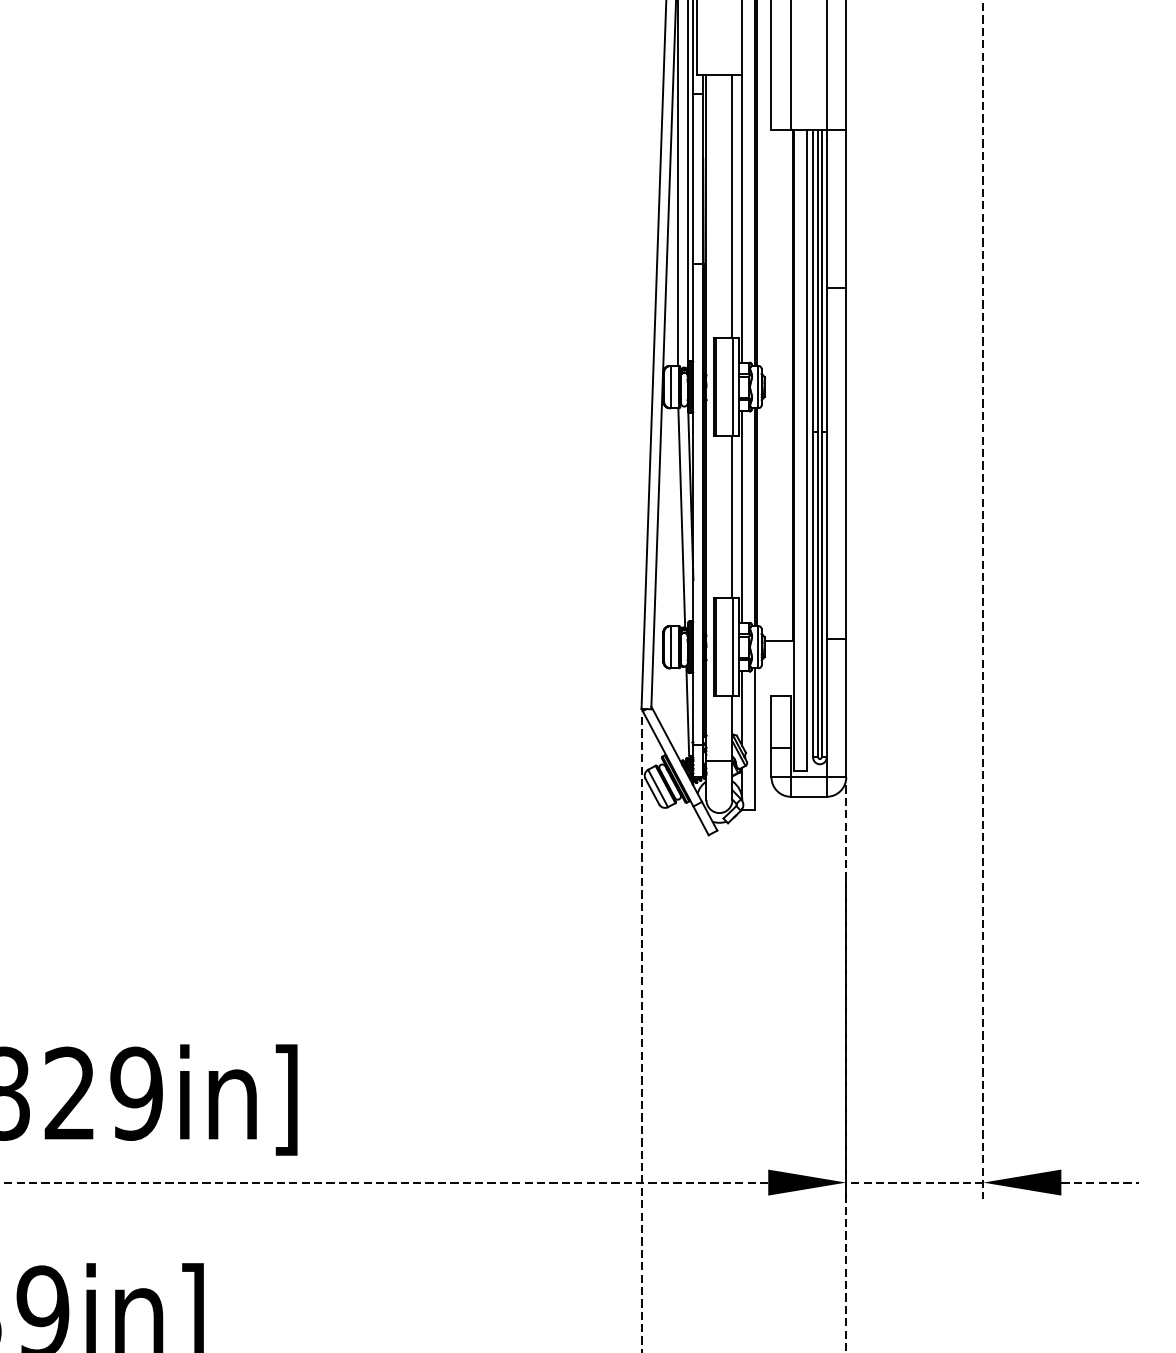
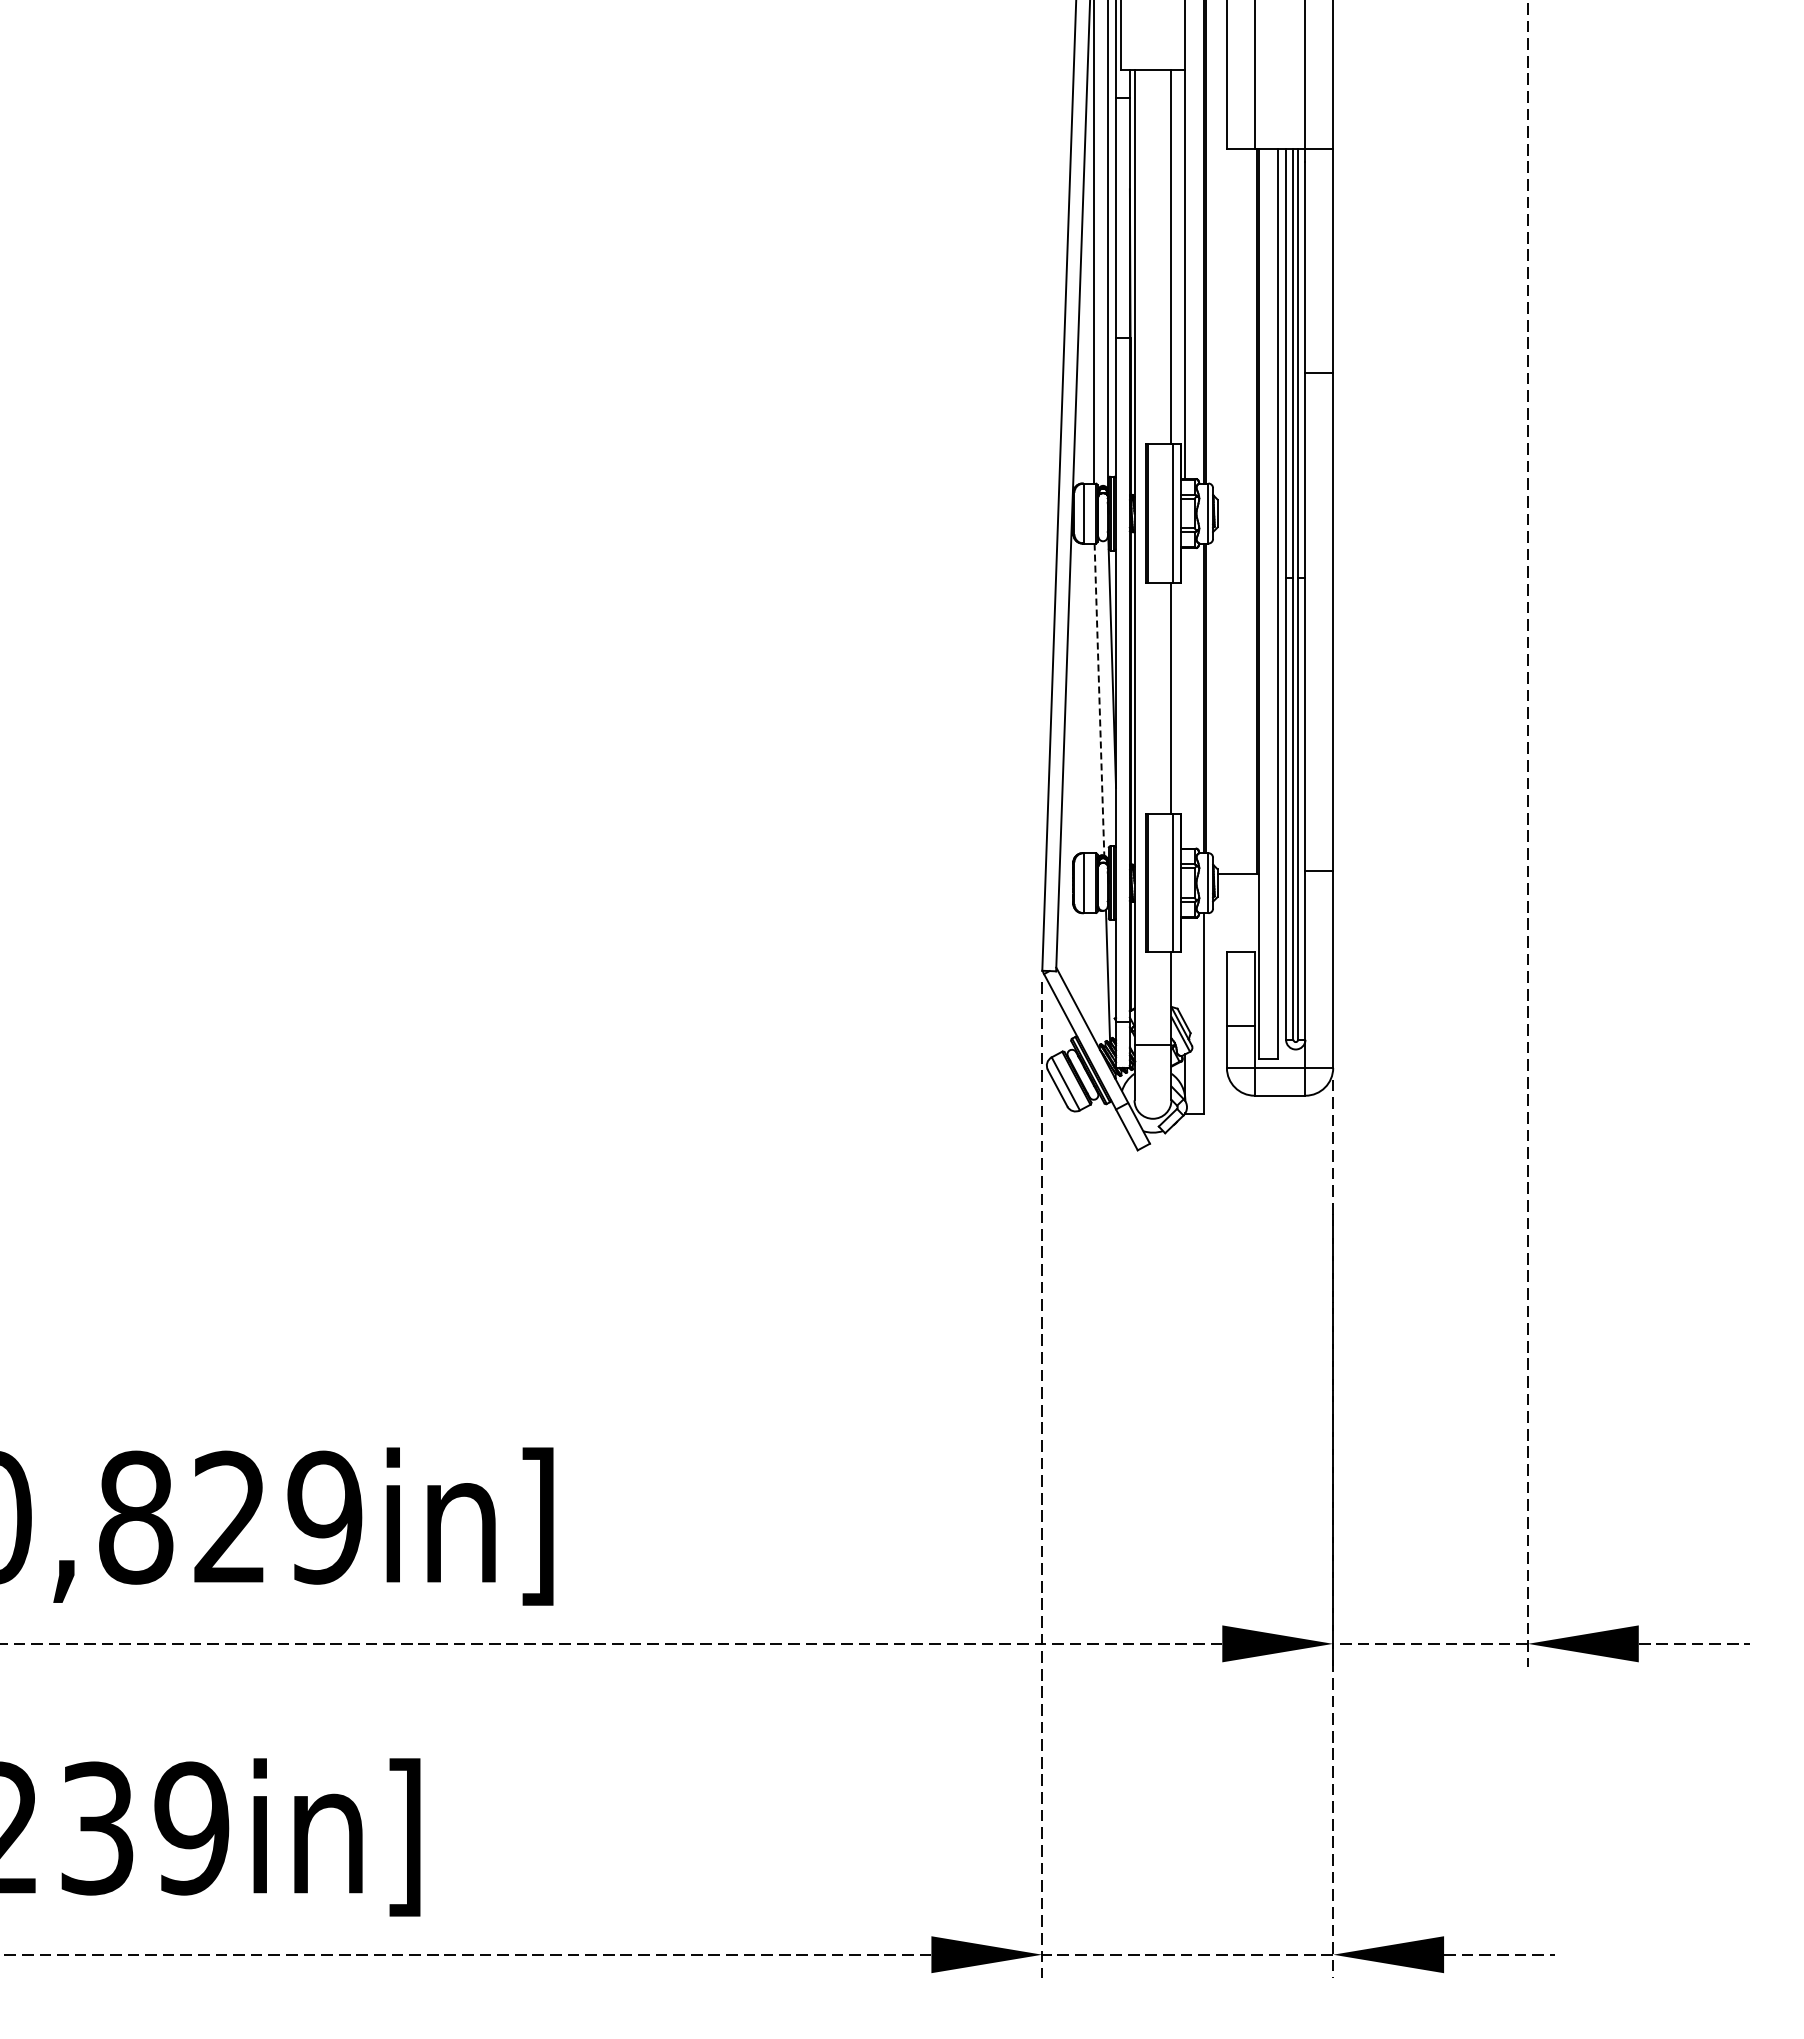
line: (742, 516) -> (1185, 697), removed
line: (681, 518) -> (1099, 700), solid -> dashed
line: (742, 708) -> (1185, 970), removed

